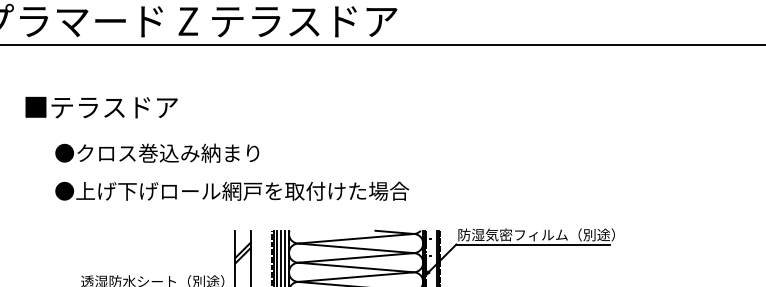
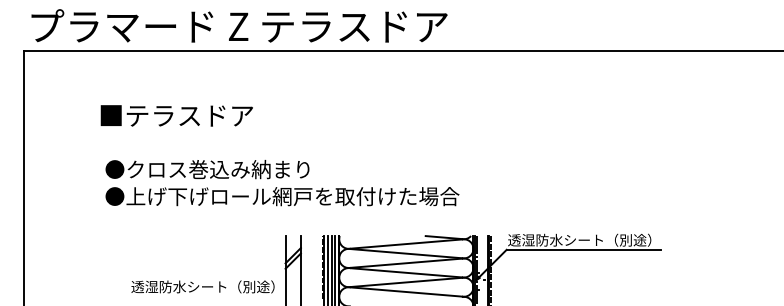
text: (101, 107) -> (176, 115), moved
text: (157, 153) -> (207, 169), moved
text: (536, 234) -> (586, 239), 防湿気密フィルム（別途） -> 透湿防水シート（別途）

